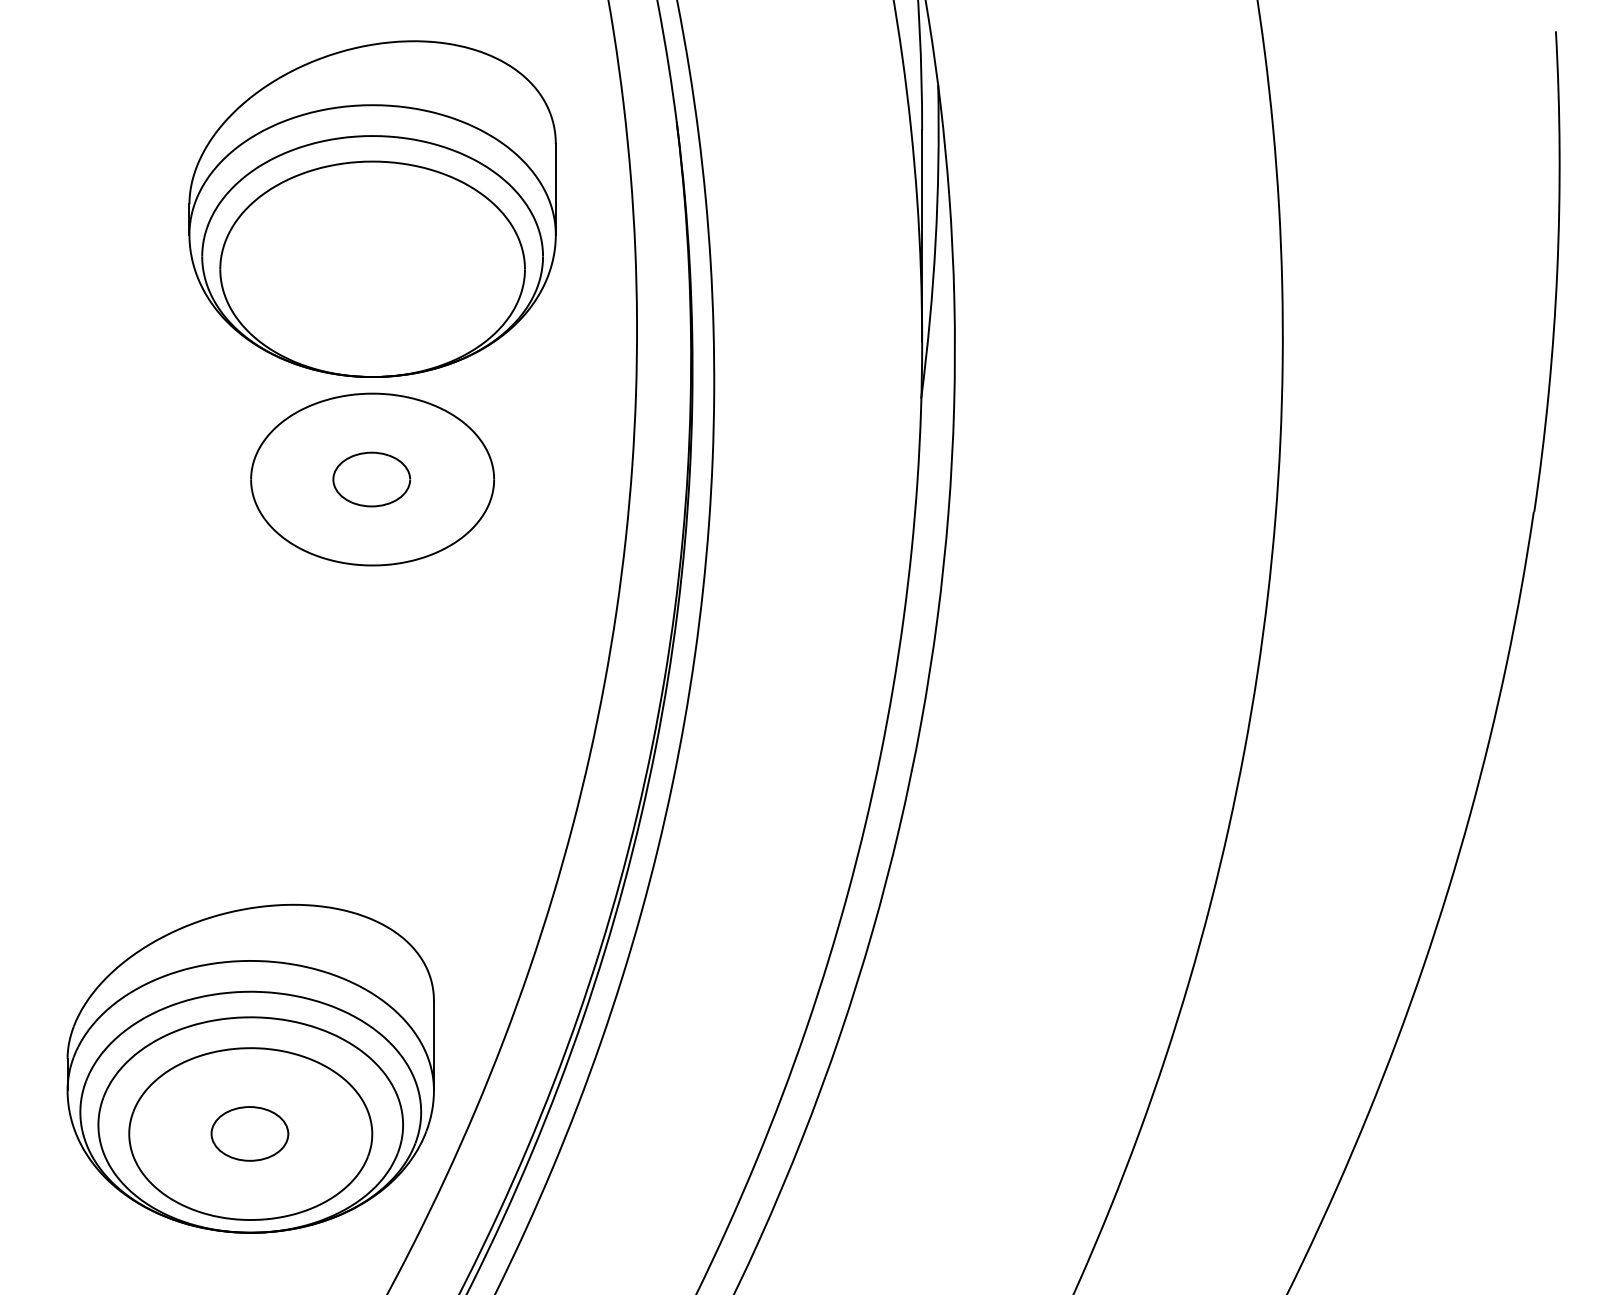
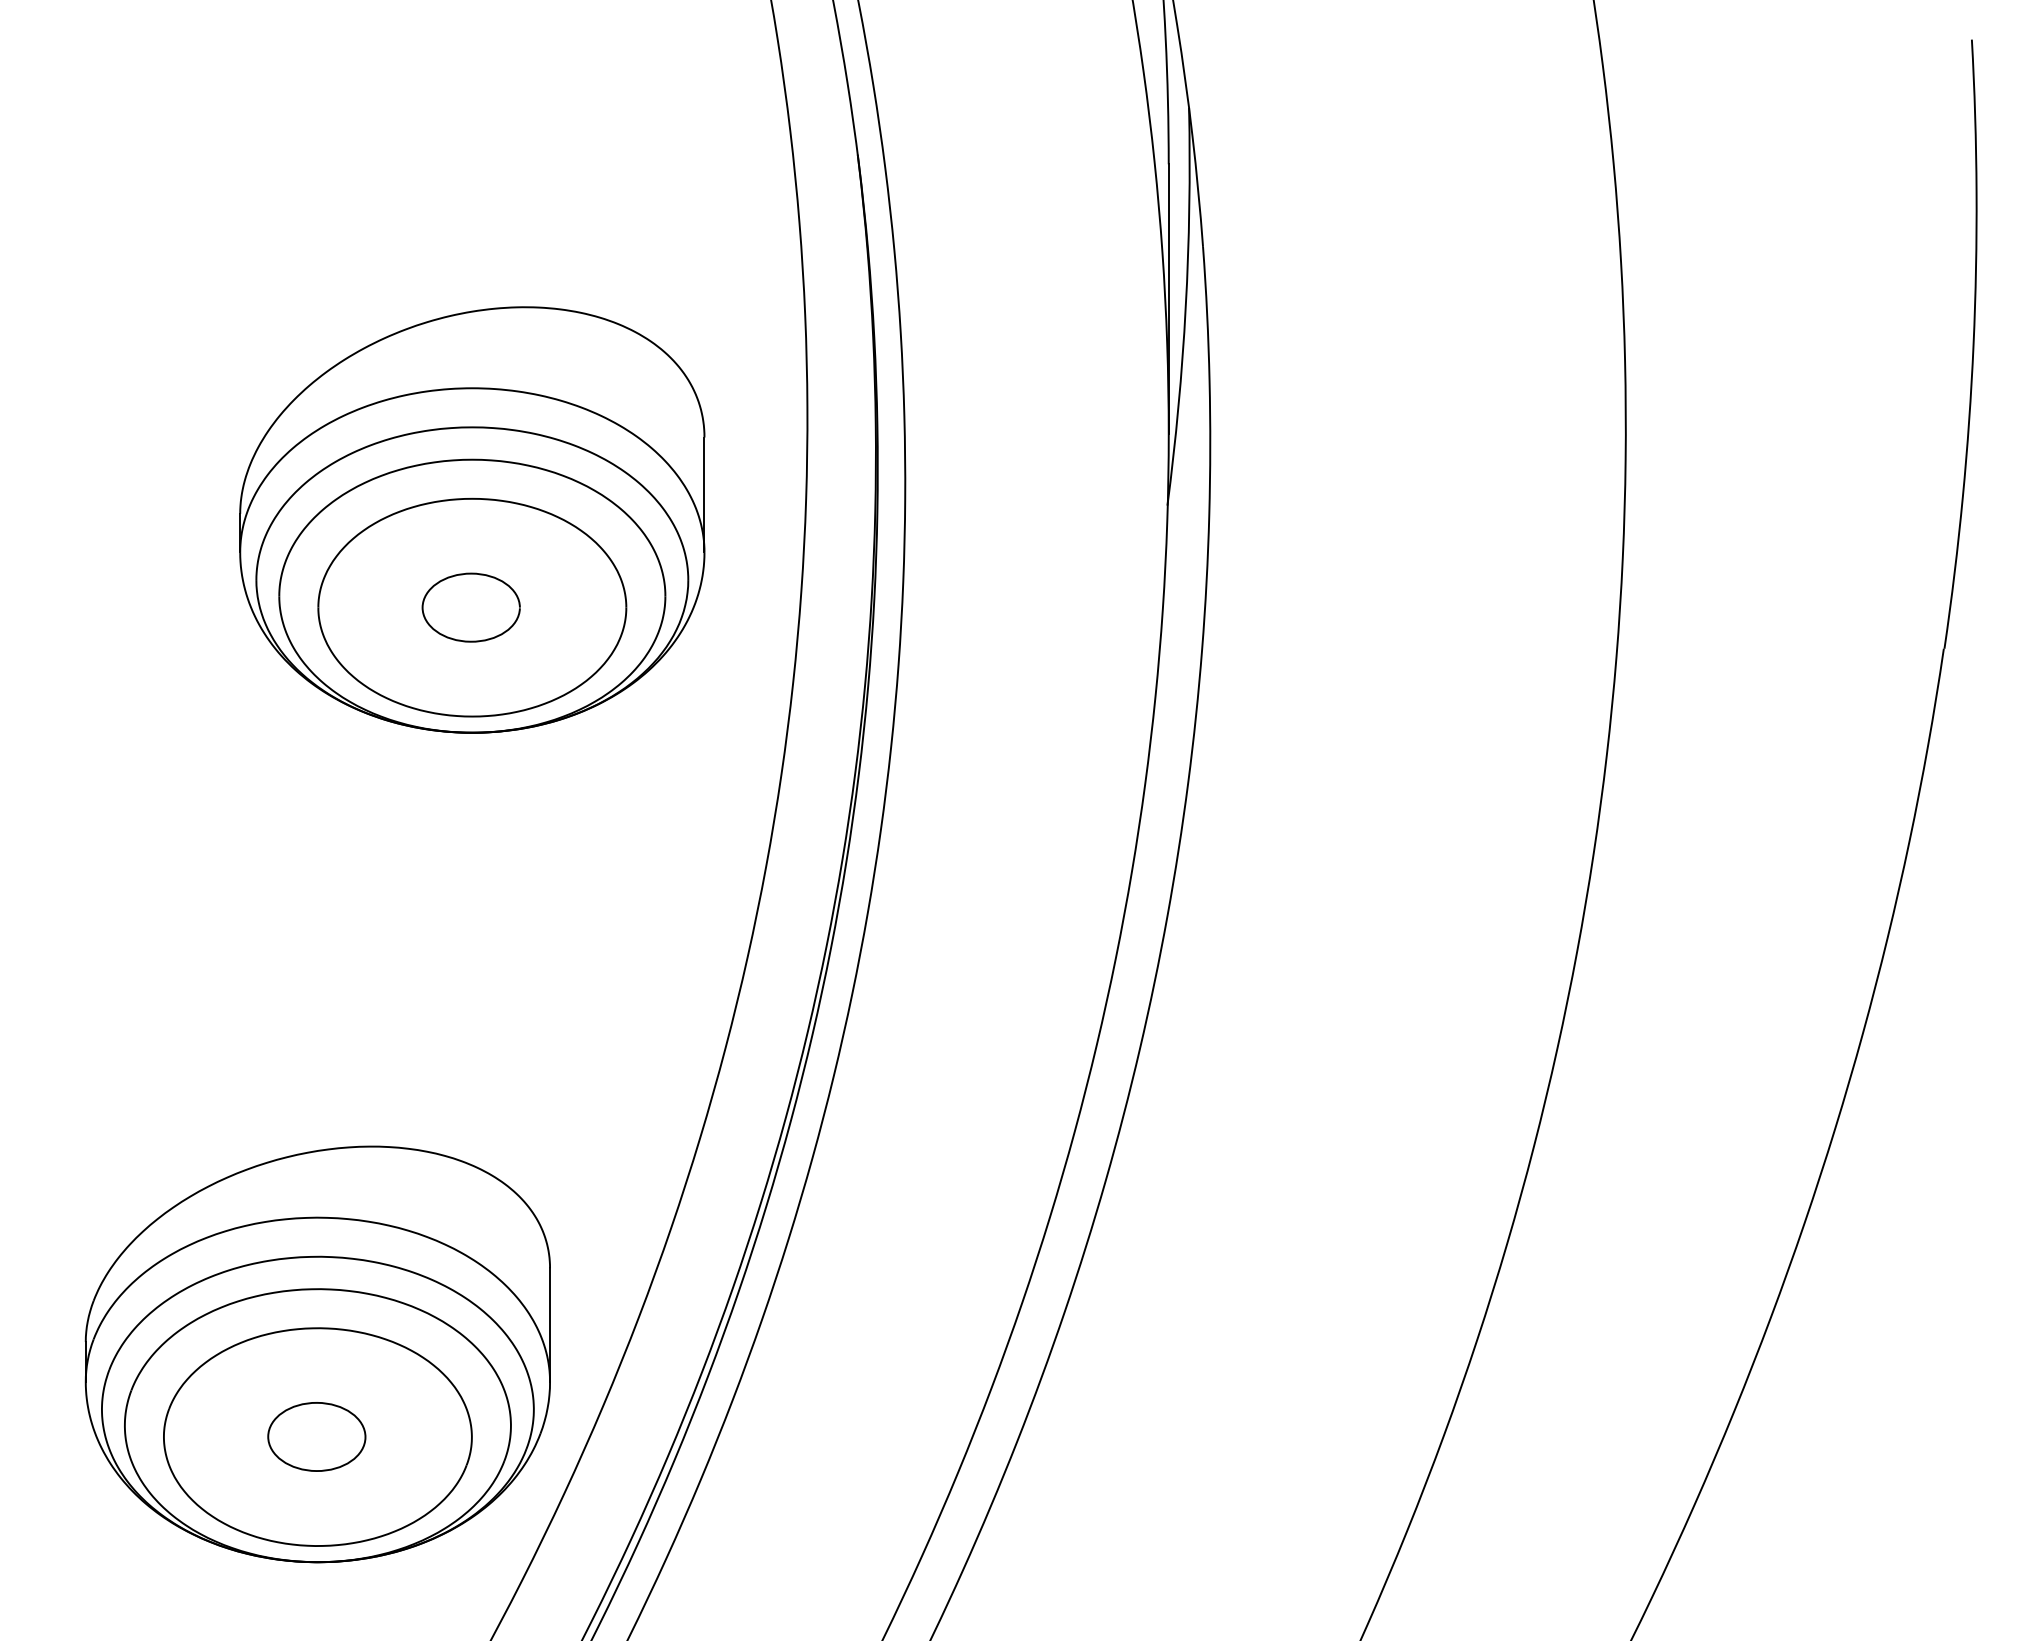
part: (372, 208) -> (472, 519), moved

